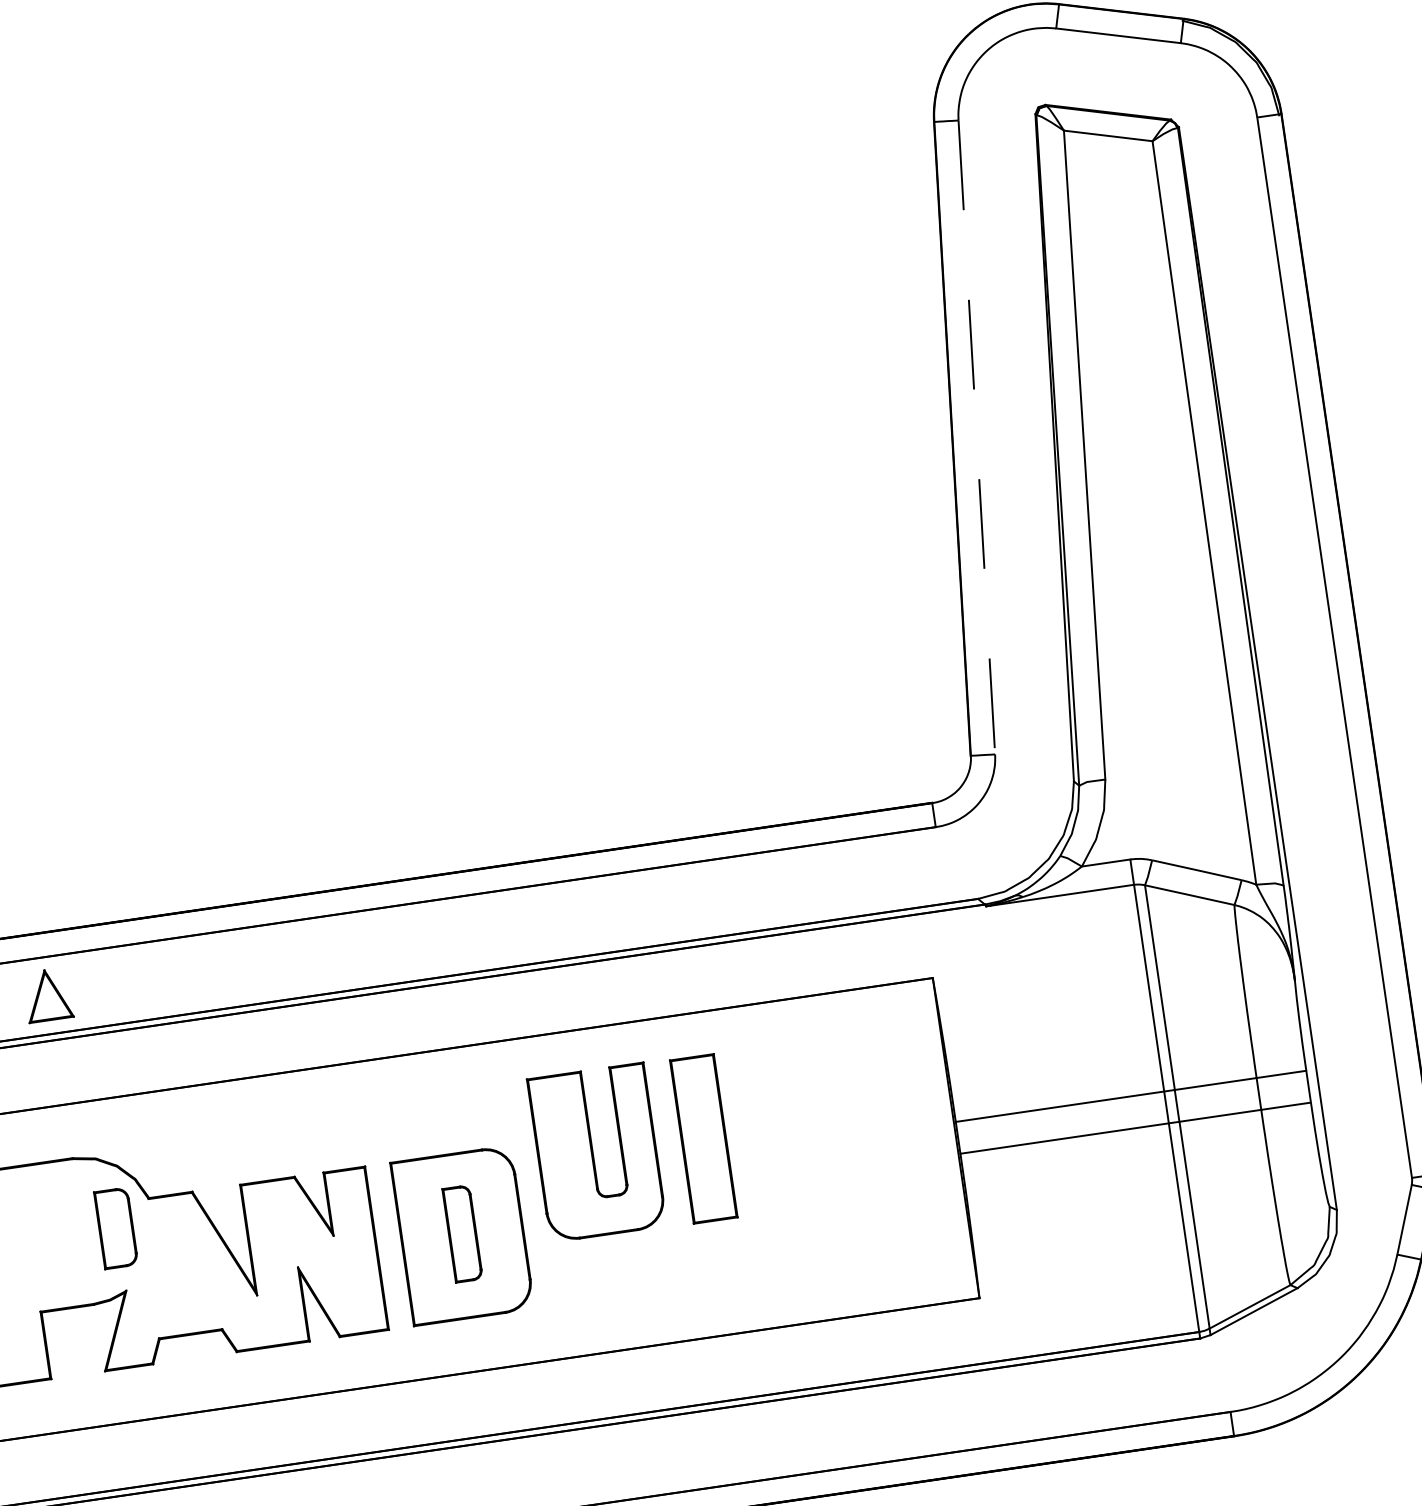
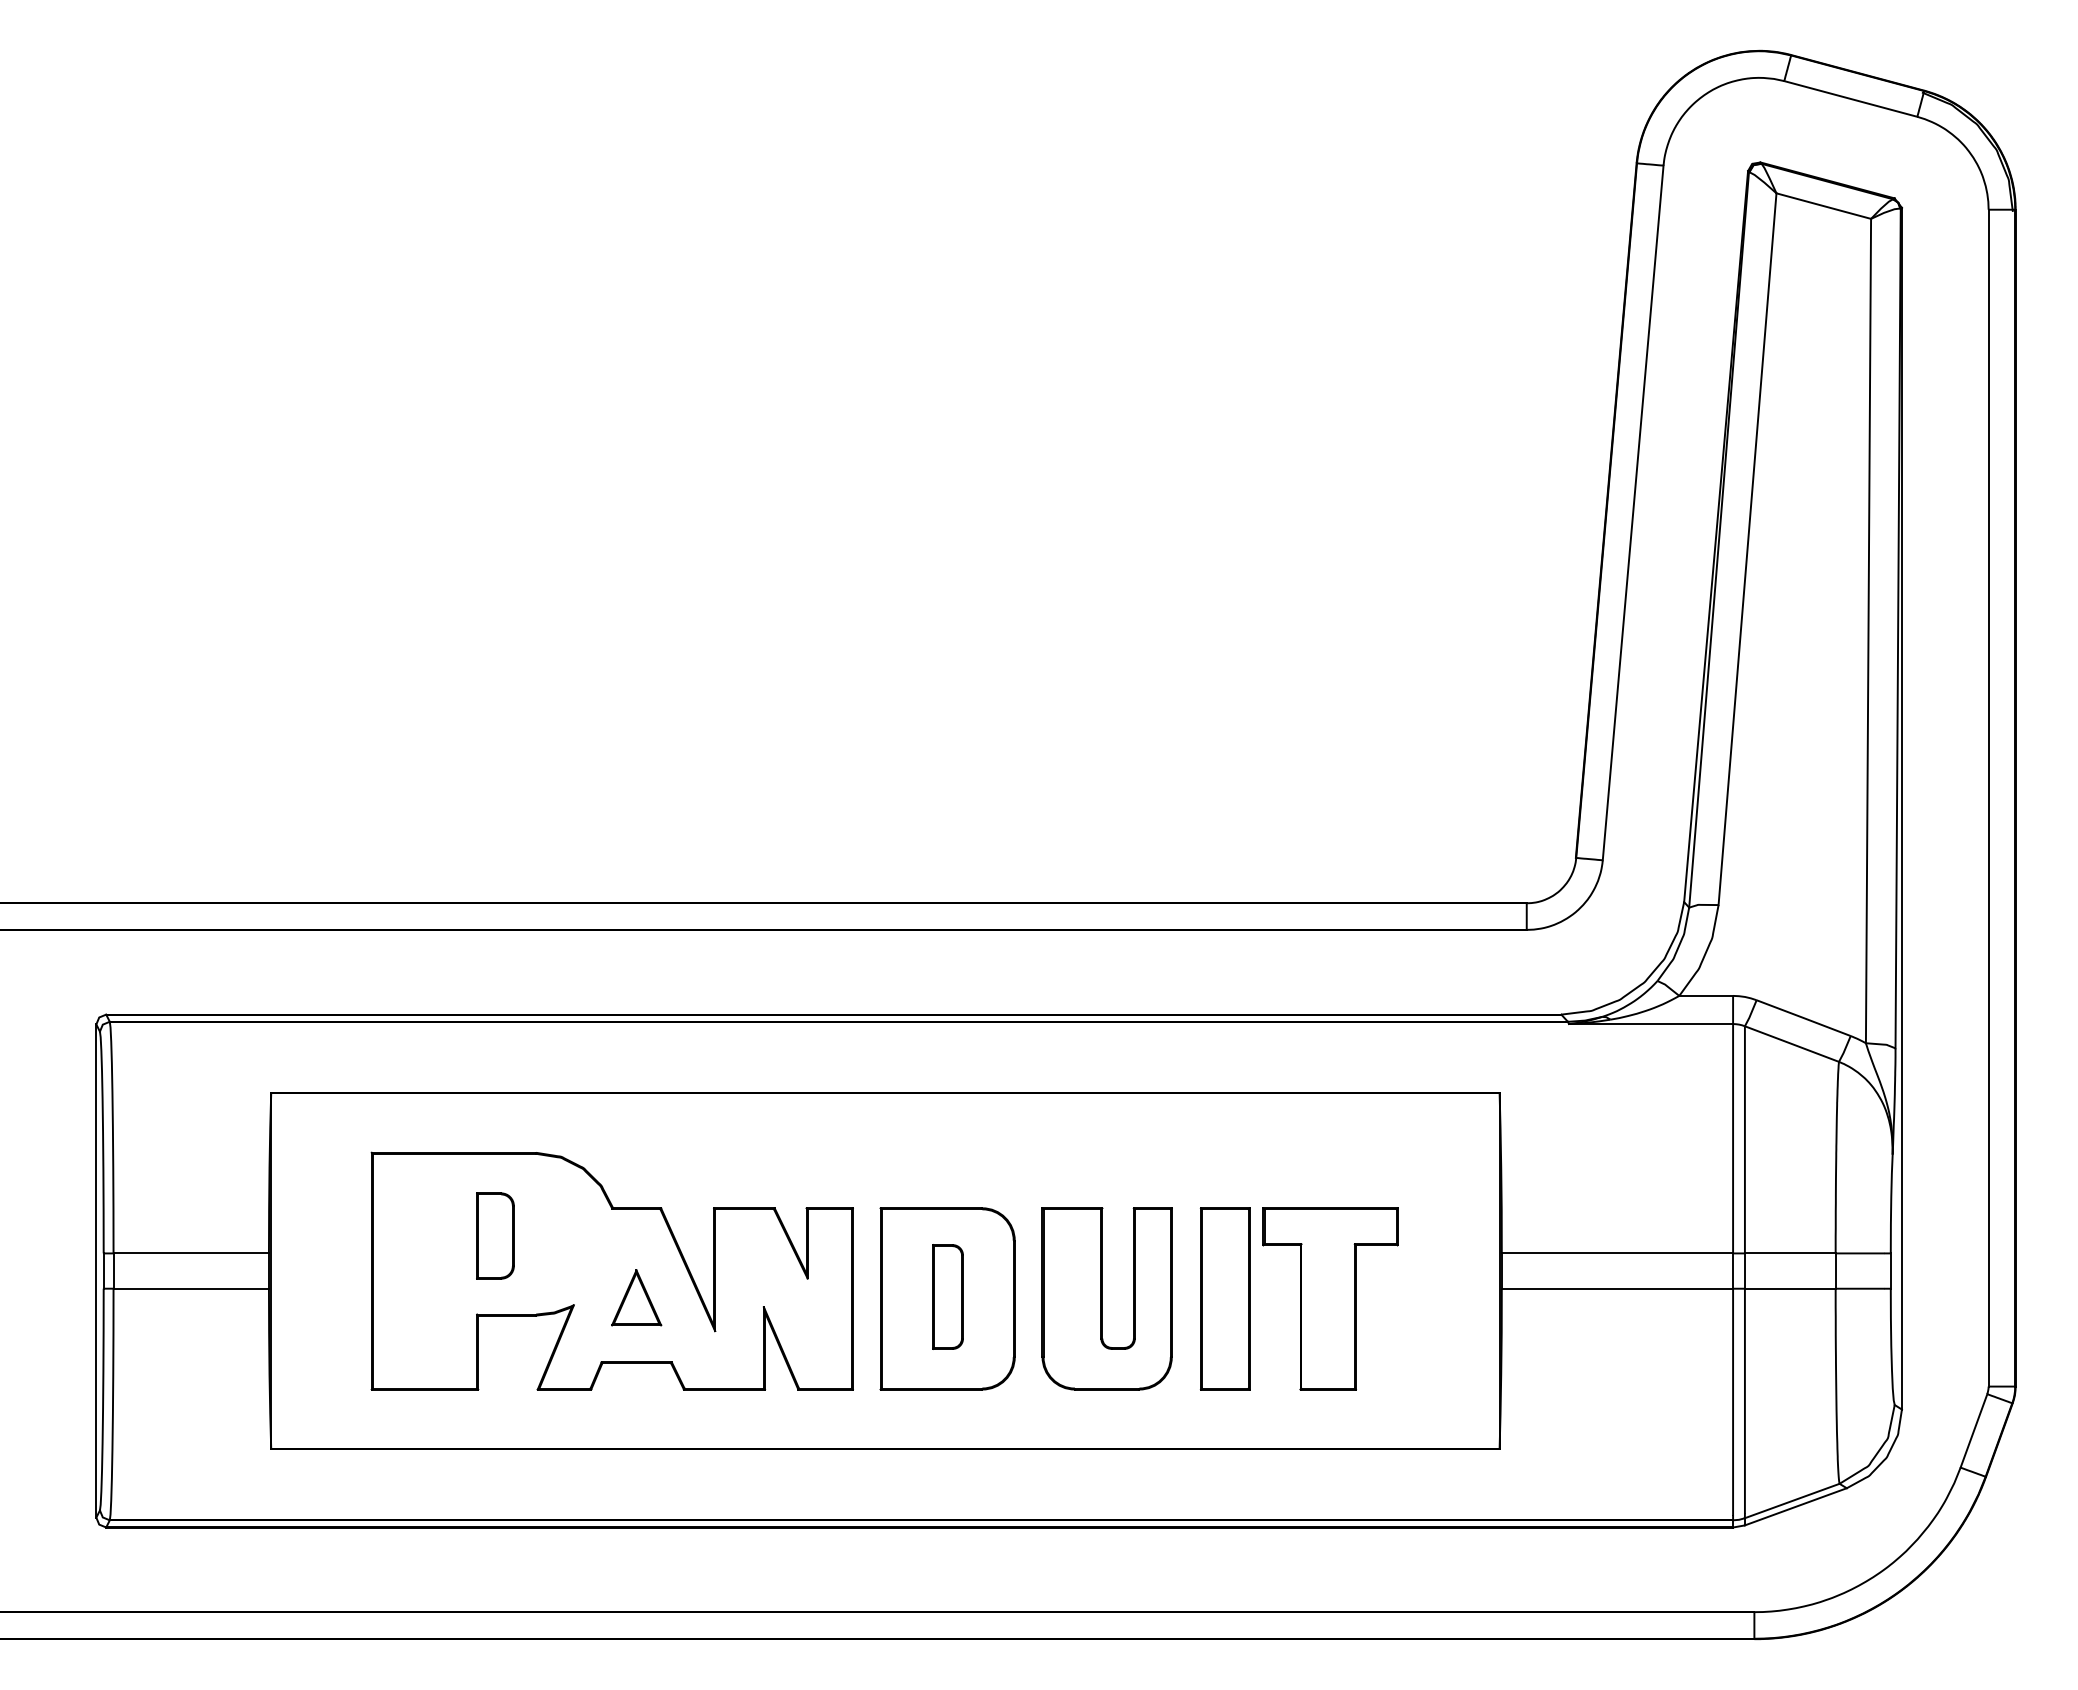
line: (977, 437) -> (1633, 512), dashed -> solid
part: (48, 994) -> (636, 1297), moved
part: (703, 1138) -> (1224, 1298), moved
part: (596, 1152) -> (1106, 1298), moved
part: (807, 1185) -> (1330, 1298), added
part: (116, 1227) -> (495, 1235), moved

